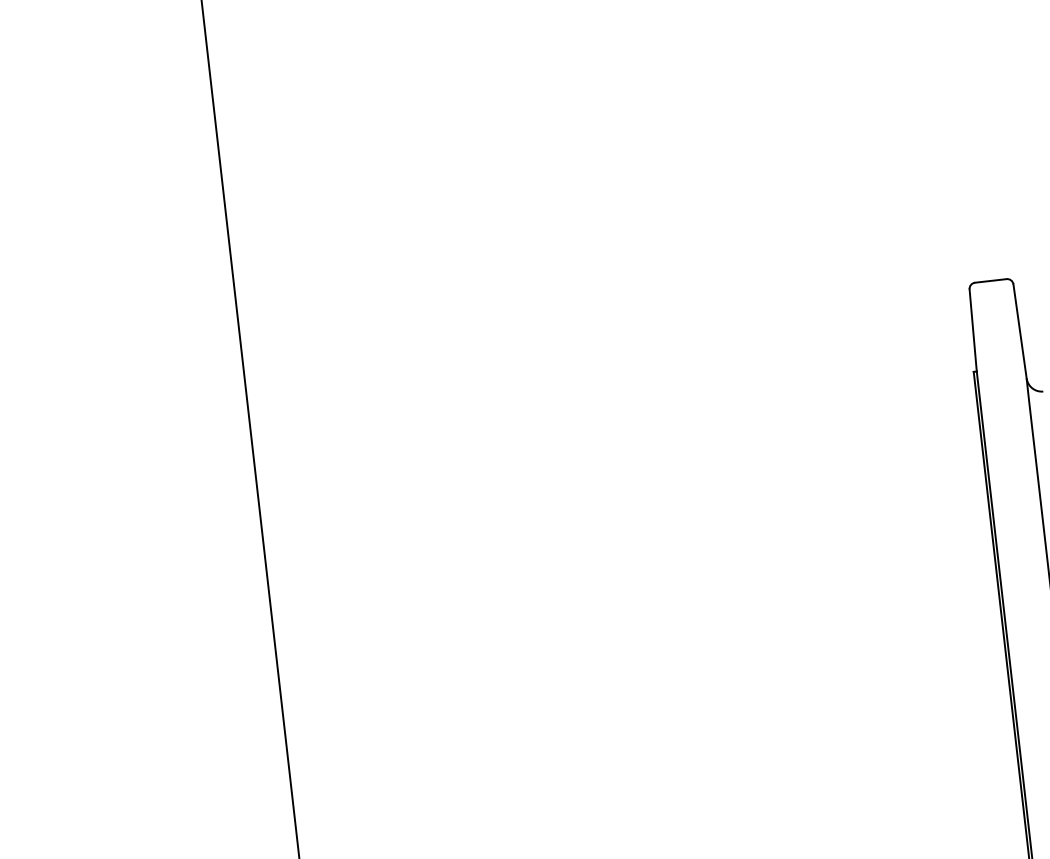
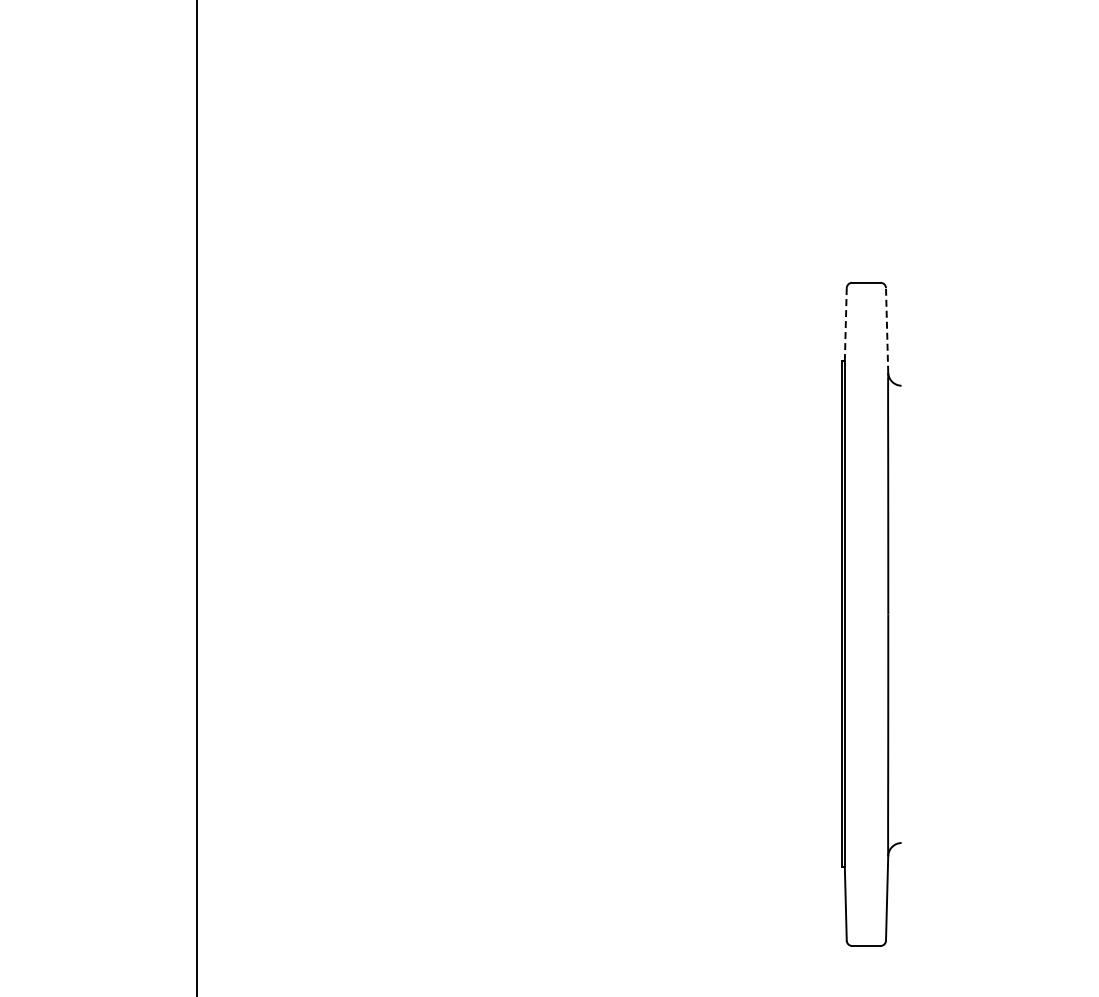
line: (972, 330) -> (845, 324), solid -> dashed
line: (1020, 330) -> (887, 329), solid -> dashed

